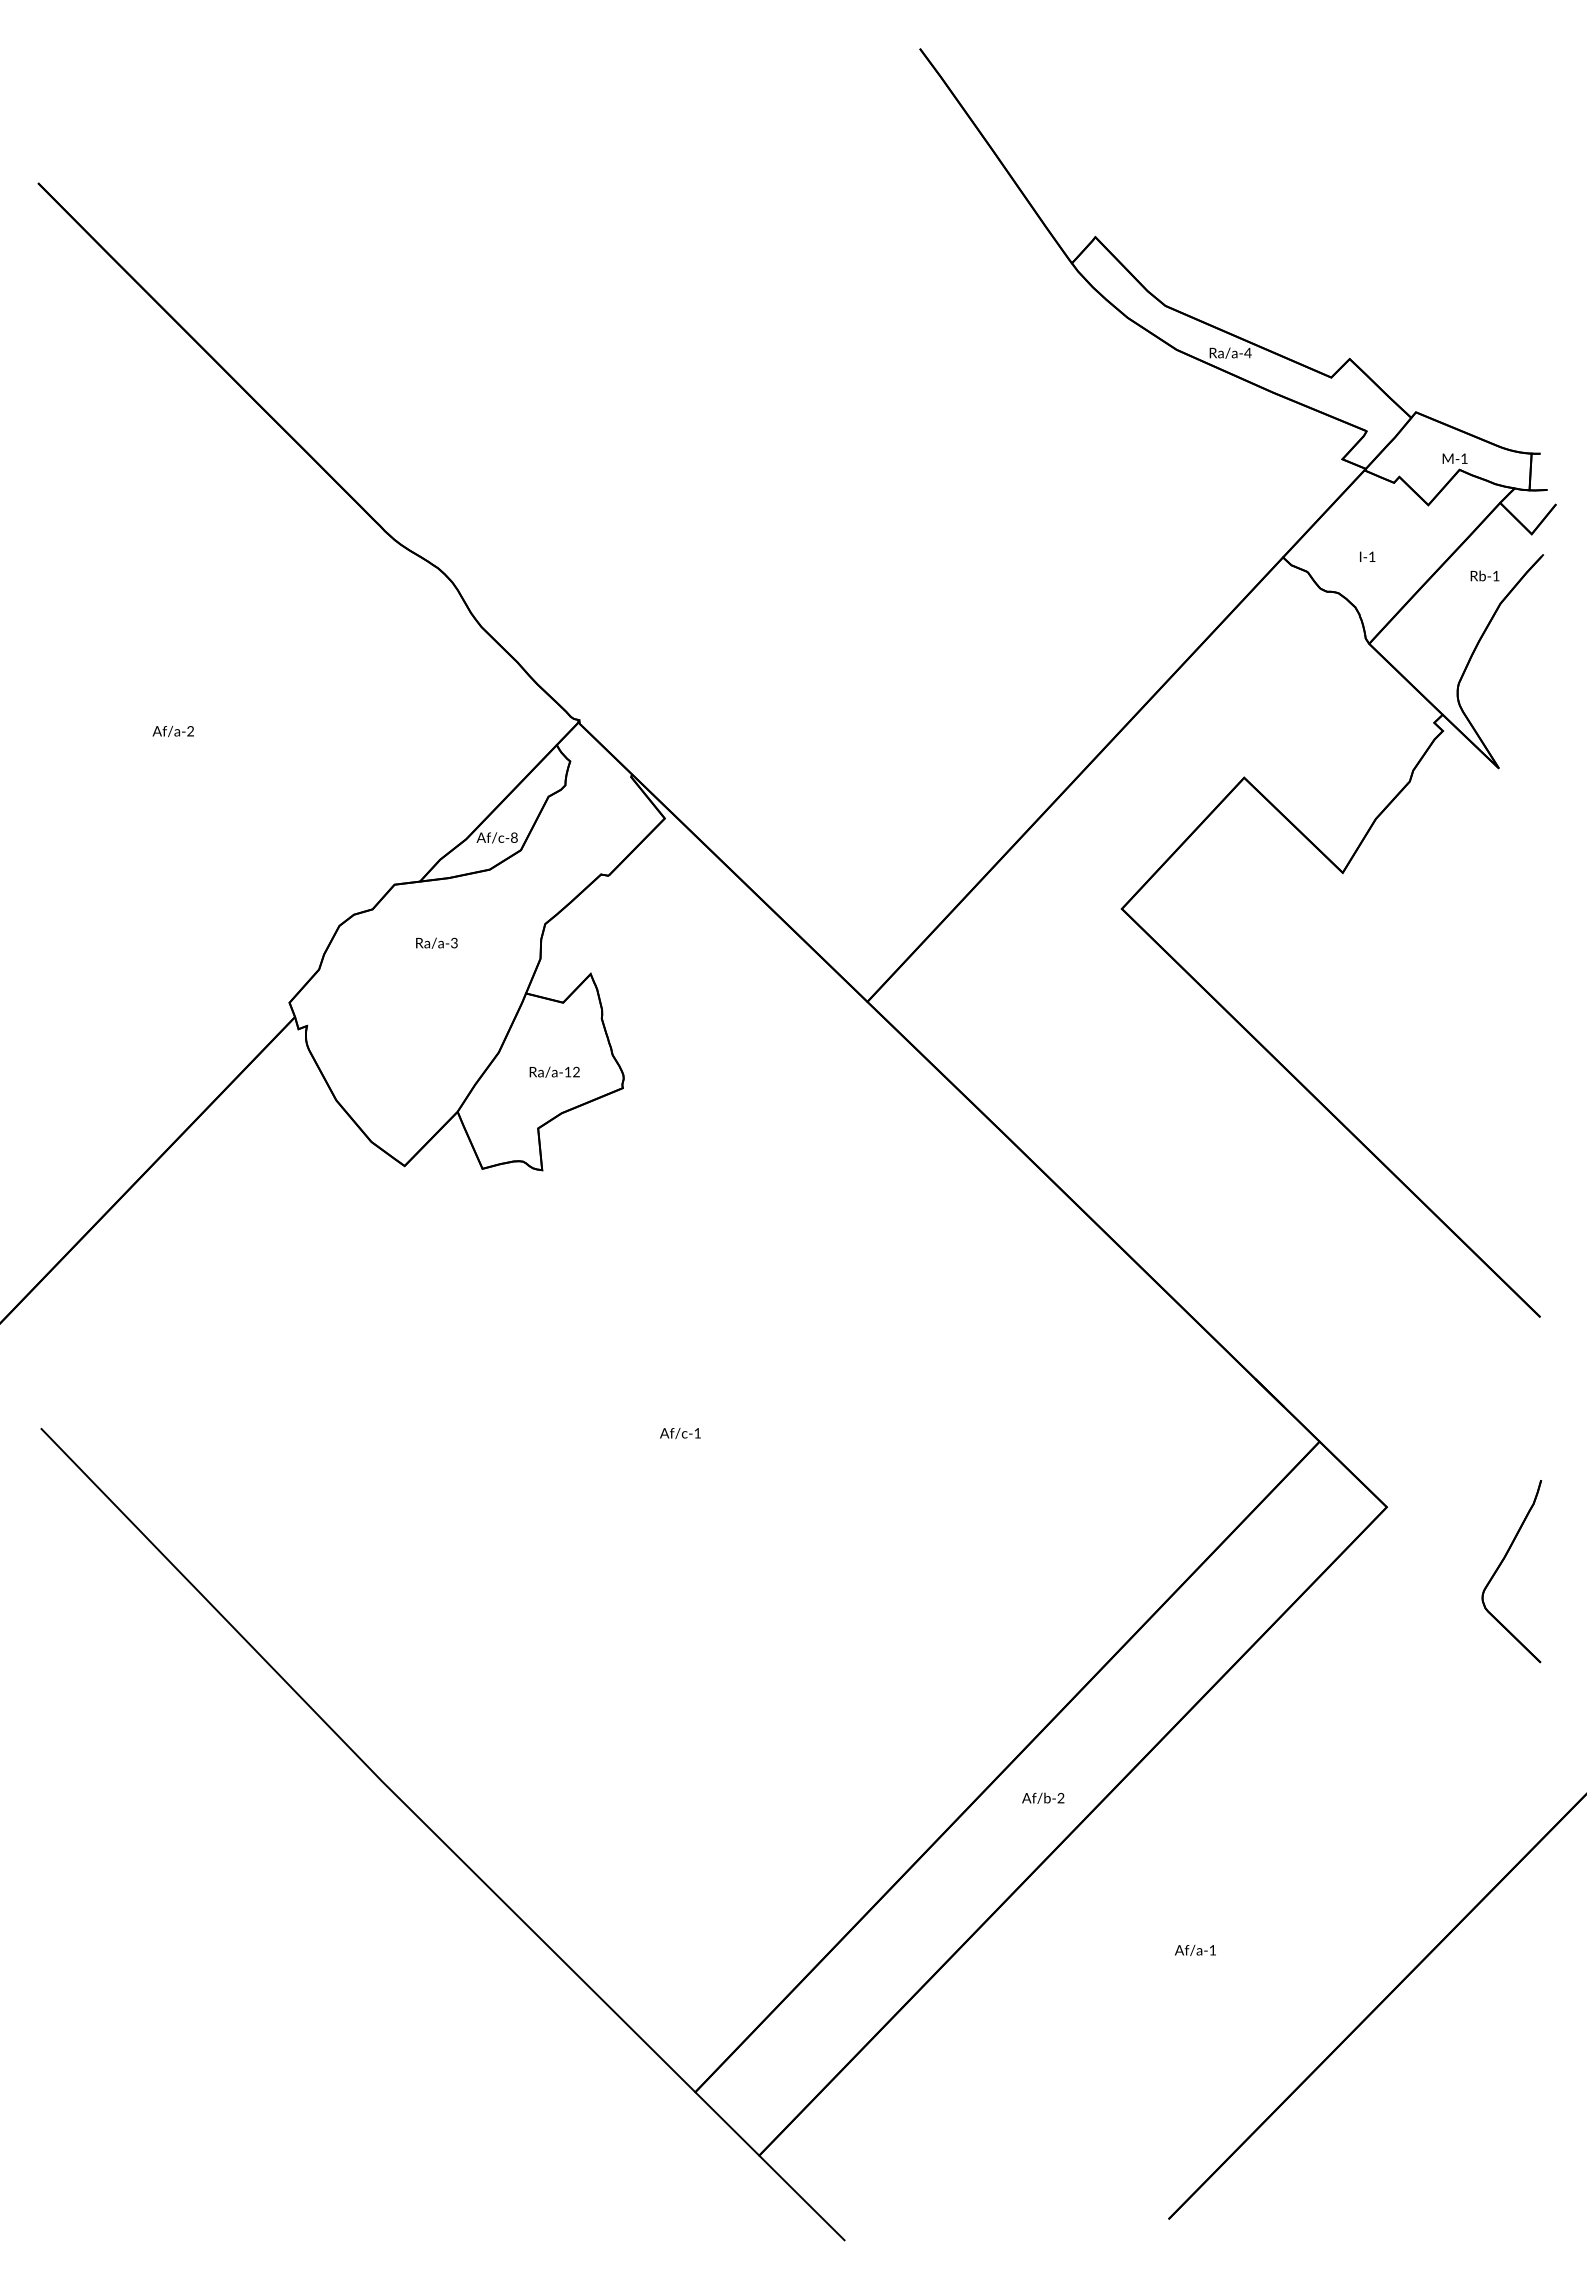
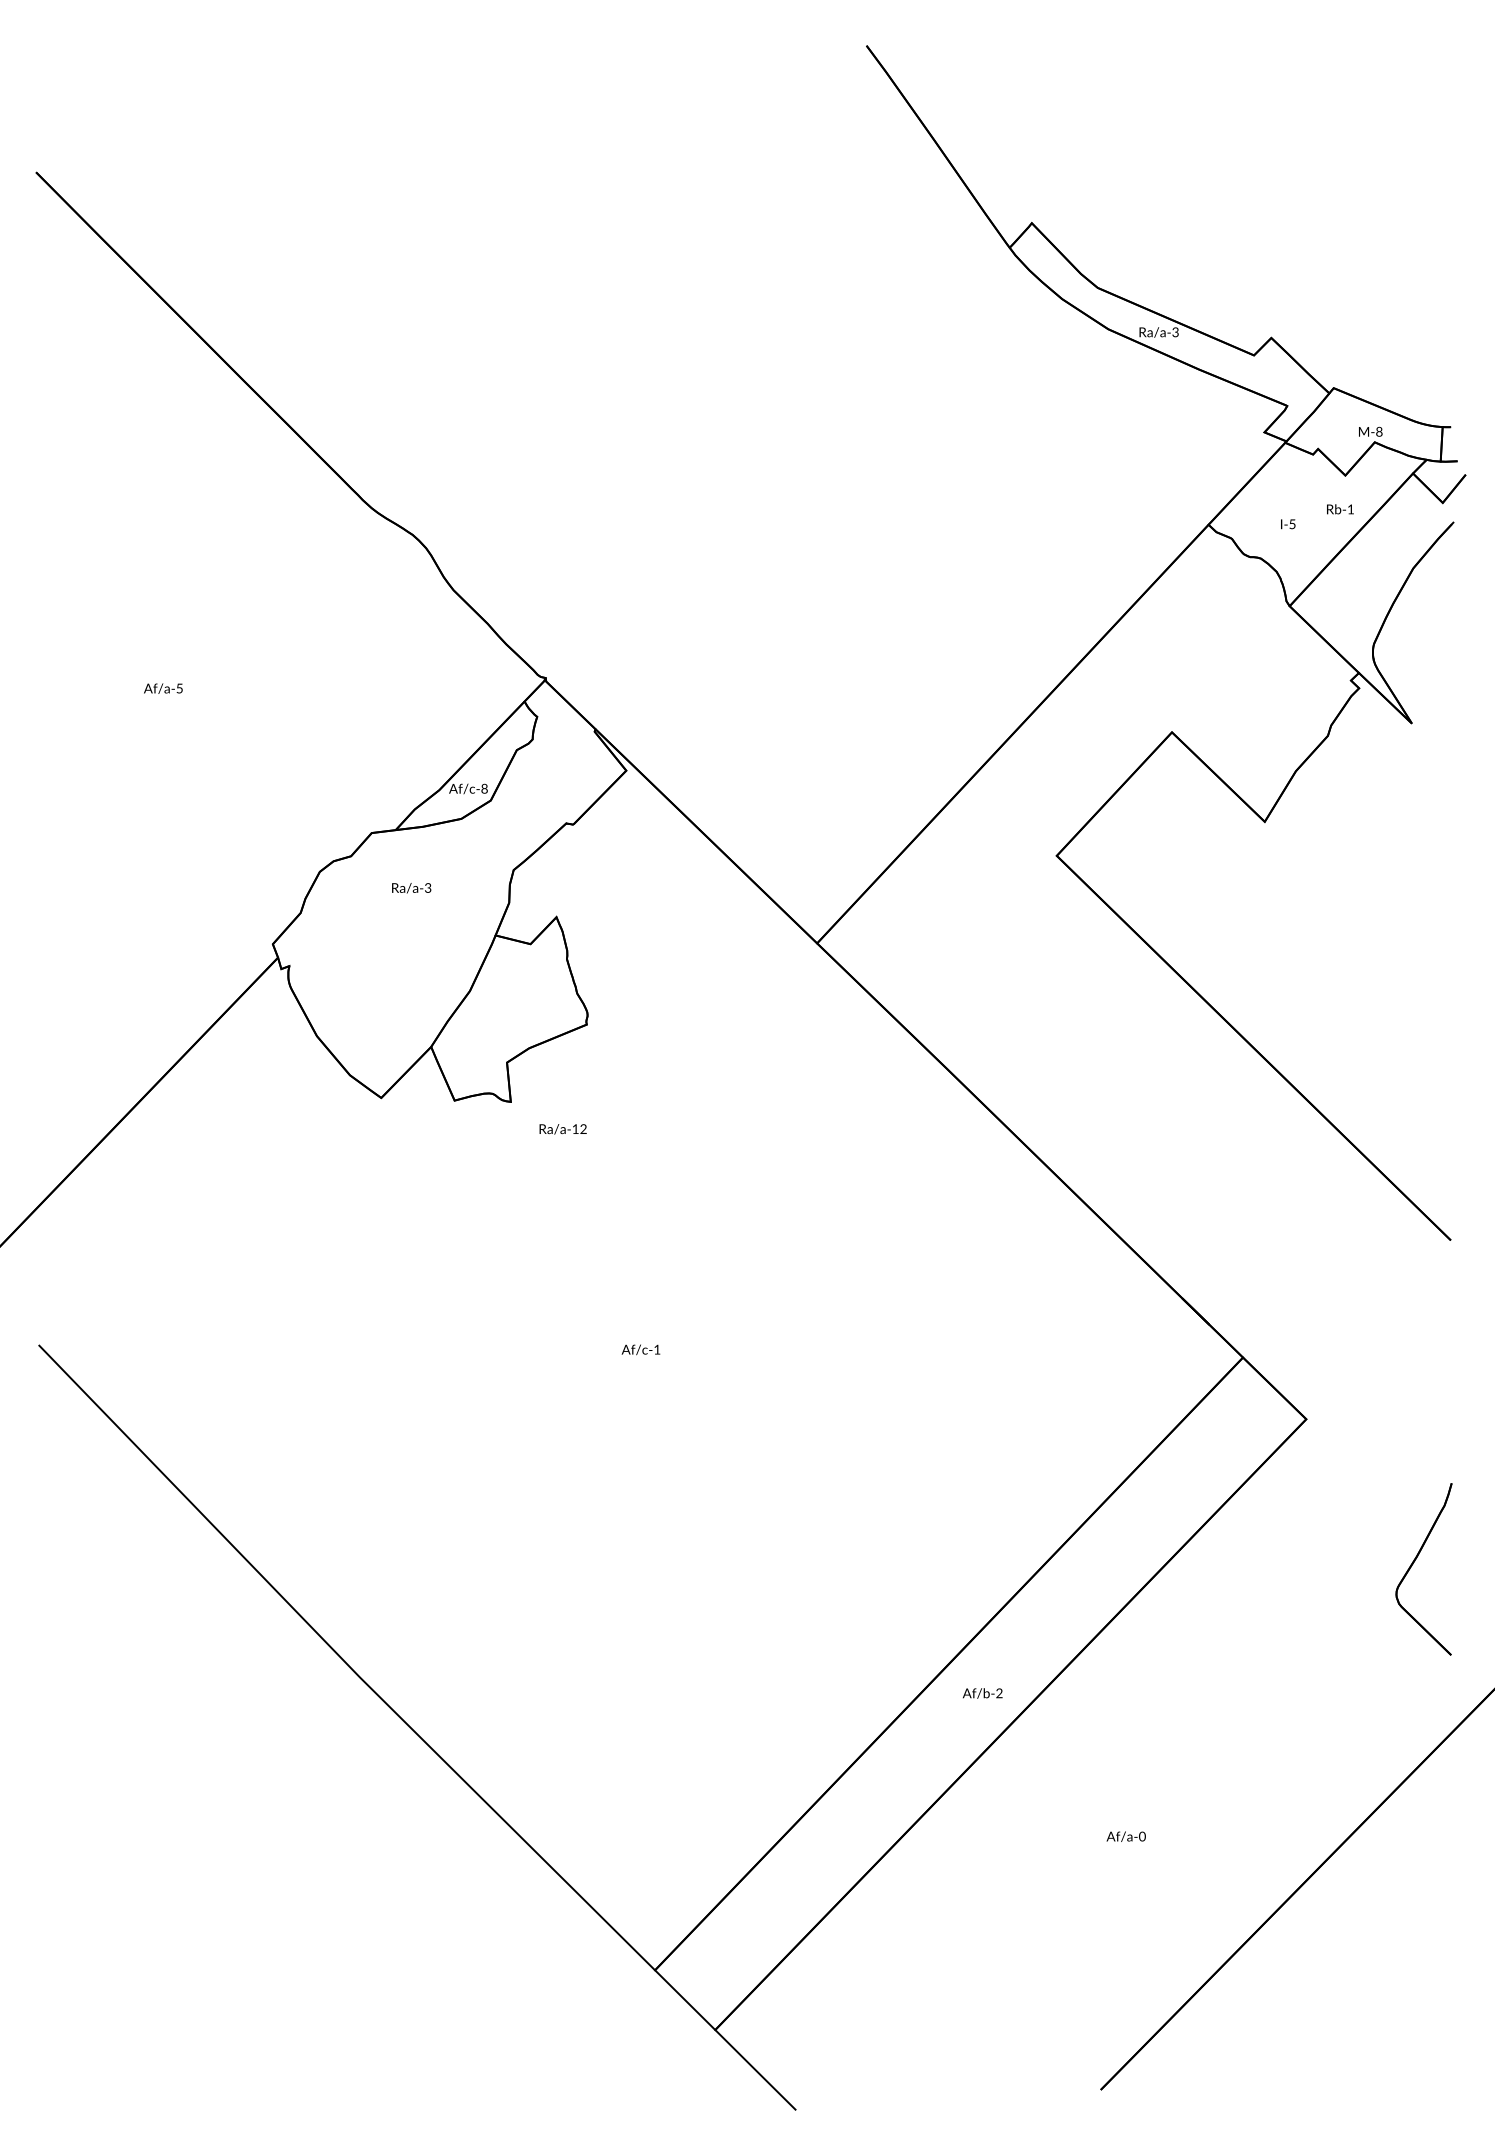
text: (1247, 352) -> (1175, 331), Ra/a-4 -> Ra/a-3
text: (1464, 458) -> (1379, 431), M-1 -> M-8
text: (1372, 556) -> (1292, 523), I-1 -> I-5
text: (1484, 575) -> (1339, 508), moved
text: (190, 731) -> (179, 688), Af/a-2 -> Af/a-5
text: (554, 1071) -> (562, 1128), moved
part: (1502, 1563) -> (1415, 1561), moved
text: (1212, 1950) -> (1142, 1836), Af/a-1 -> Af/a-0

